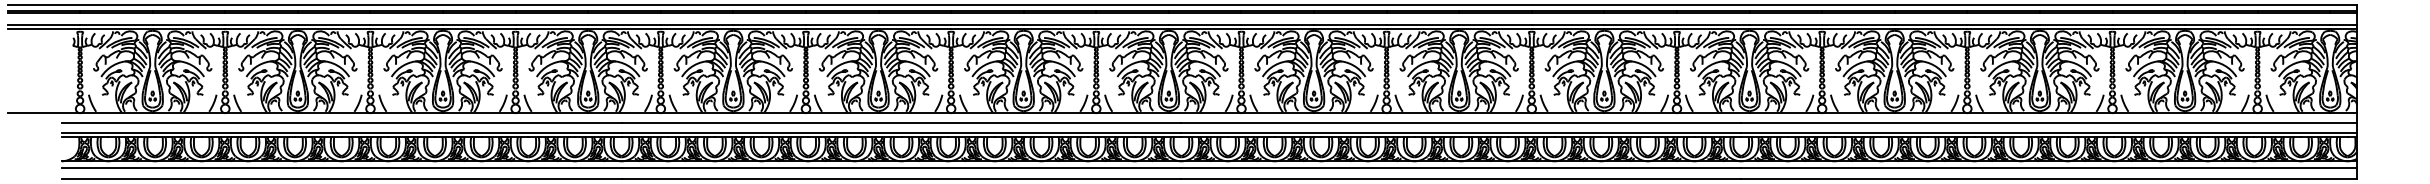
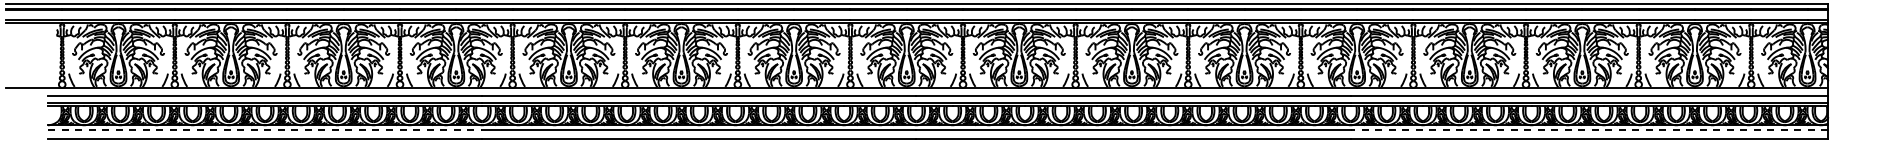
line: (342, 168) -> (265, 130), solid -> dashed
line: (2049, 168) -> (1589, 130), solid -> dashed

